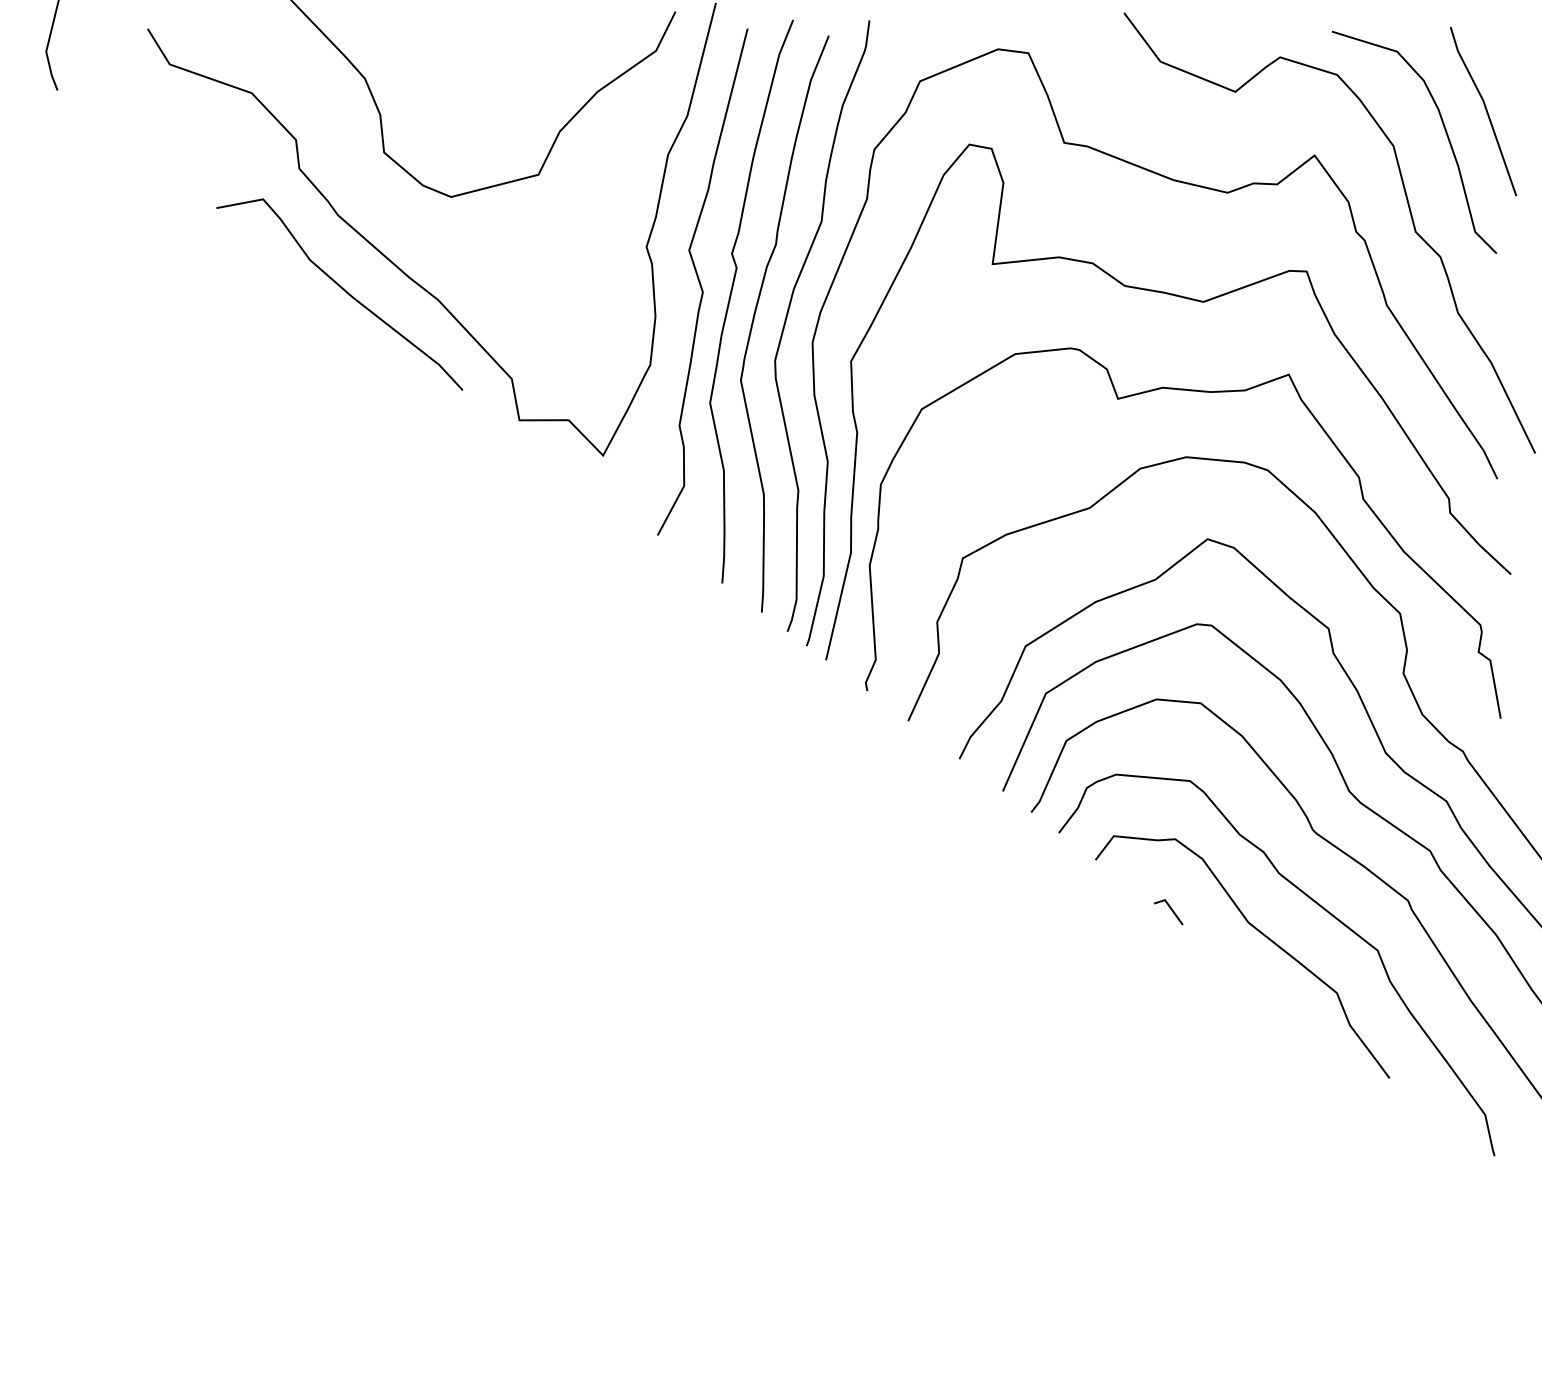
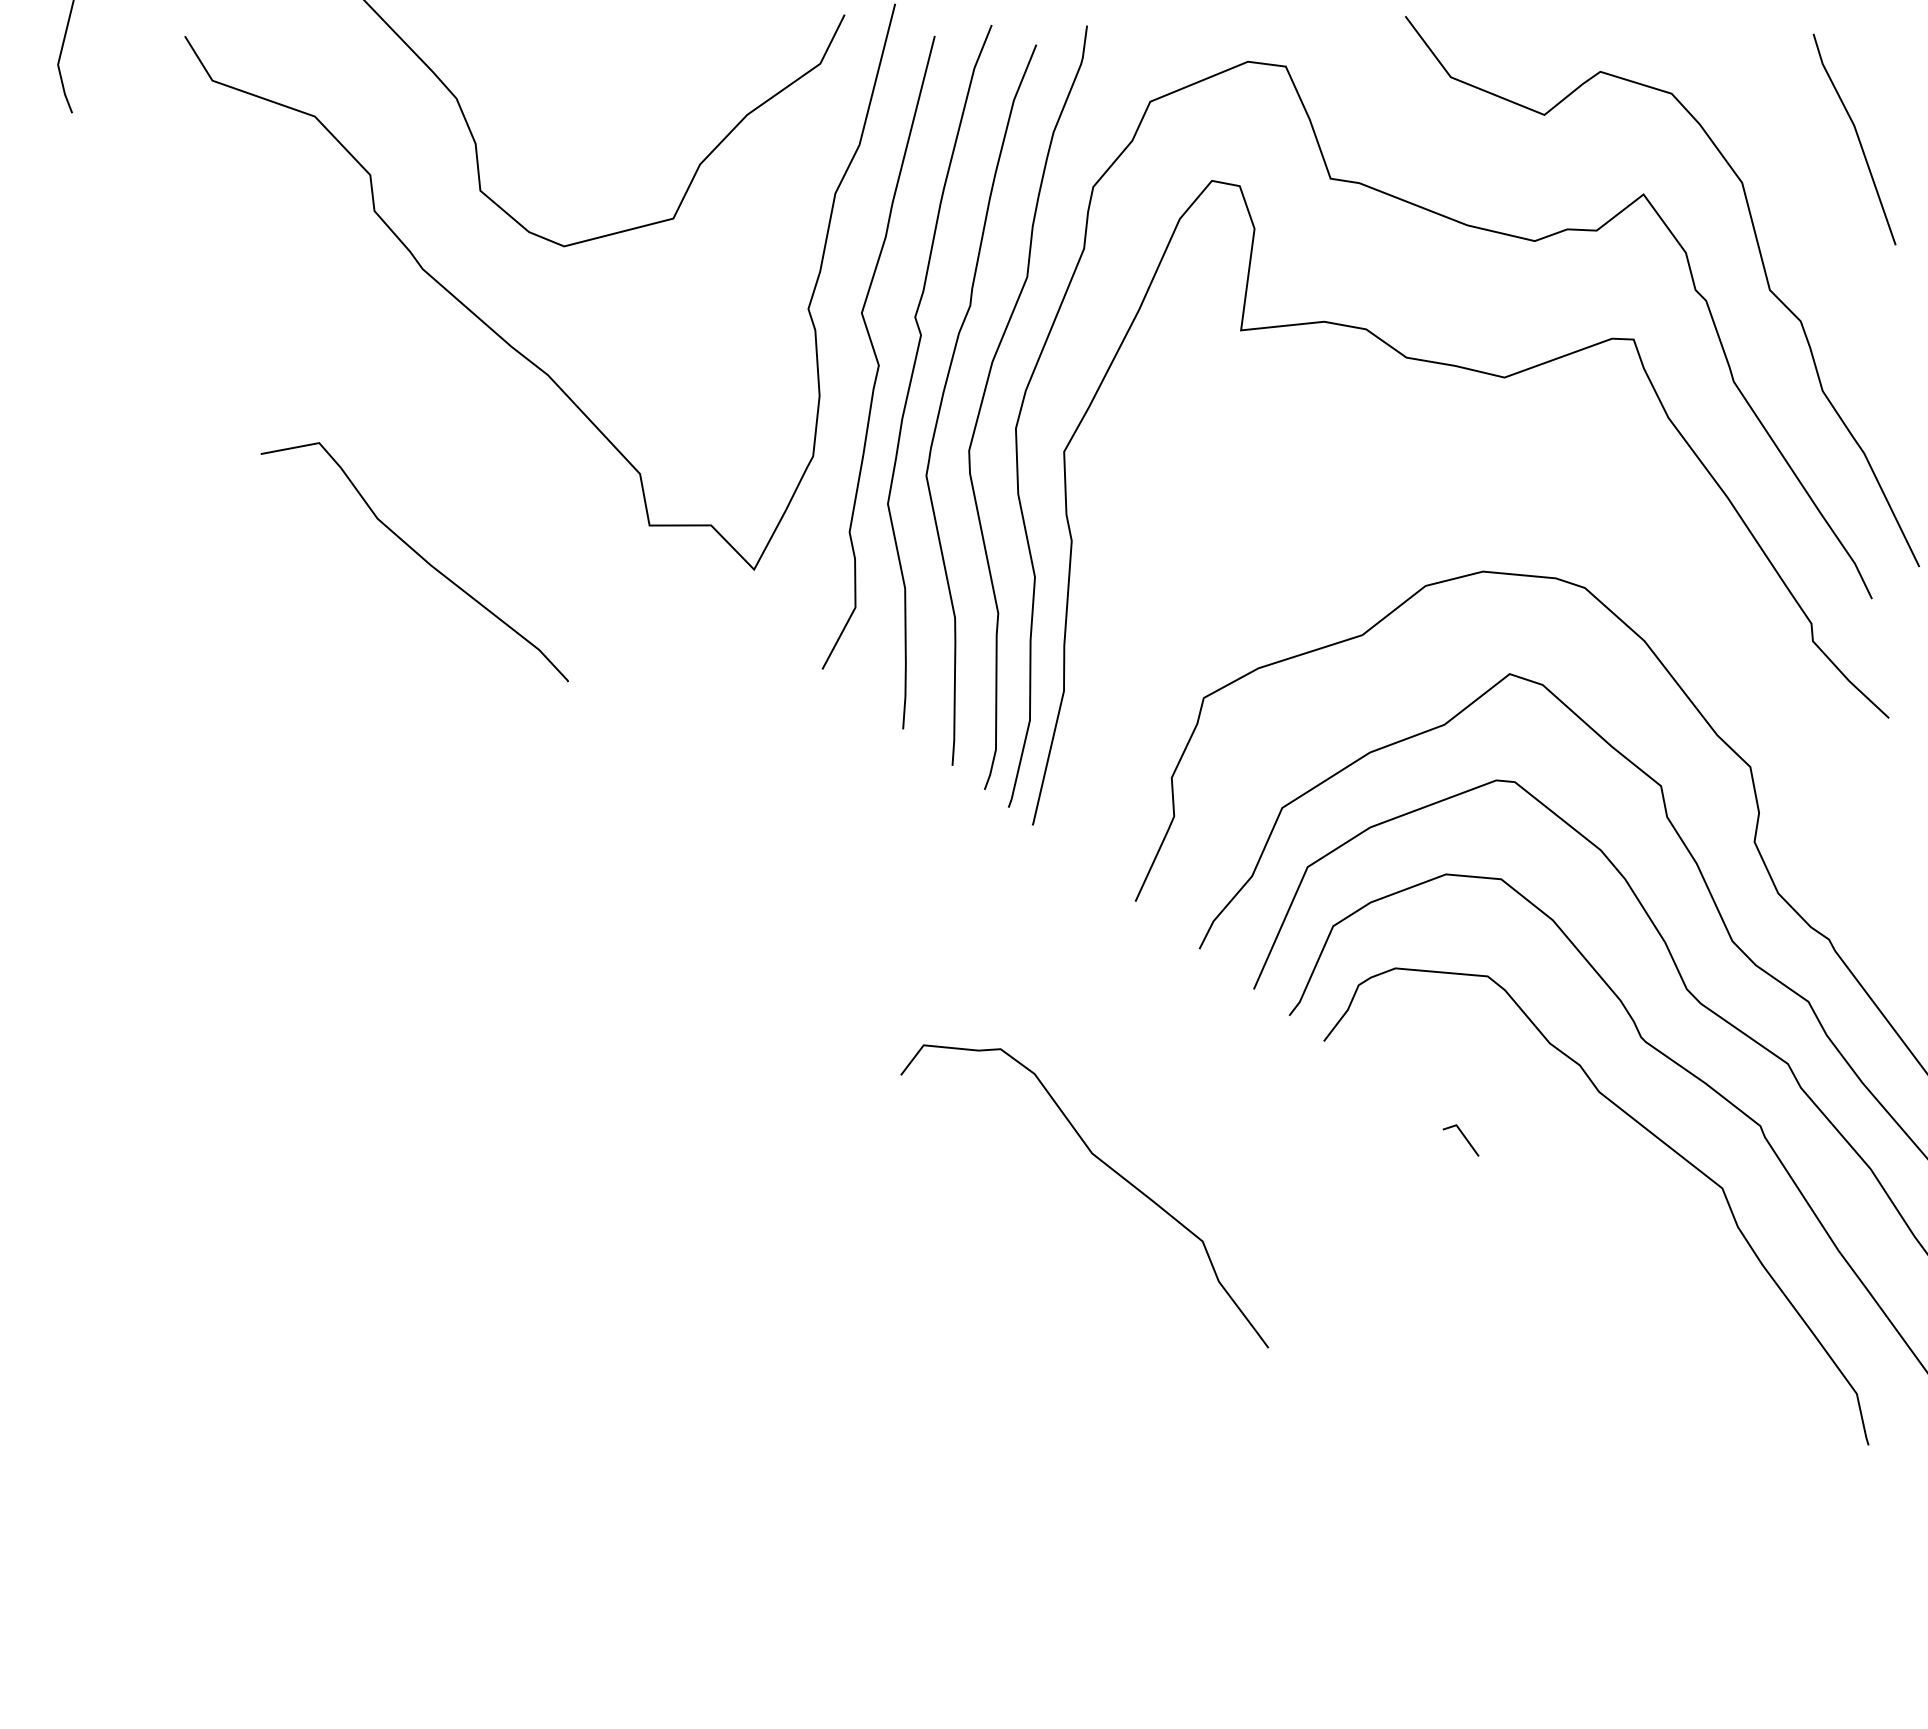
curve: (1444, 130) -> (1805, 163), removed
curve: (343, 290) -> (419, 557), moved
curve: (1189, 391) -> (1487, 489), removed
curve: (1261, 934) -> (1108, 1168), moved

